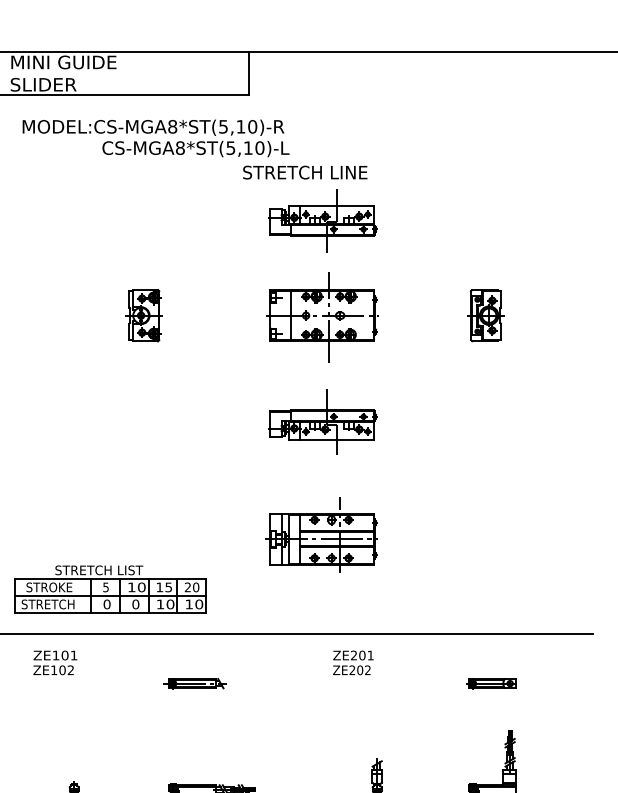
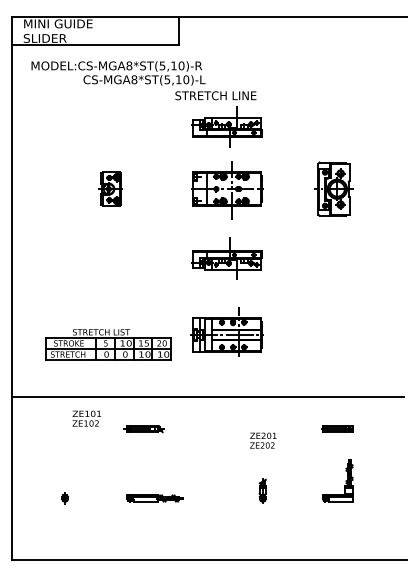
part: (485, 314) -> (333, 188), size x1.6
part: (110, 589) -> (108, 344), moved
text: (54, 662) -> (86, 418), moved
text: (353, 662) -> (263, 440), moved

